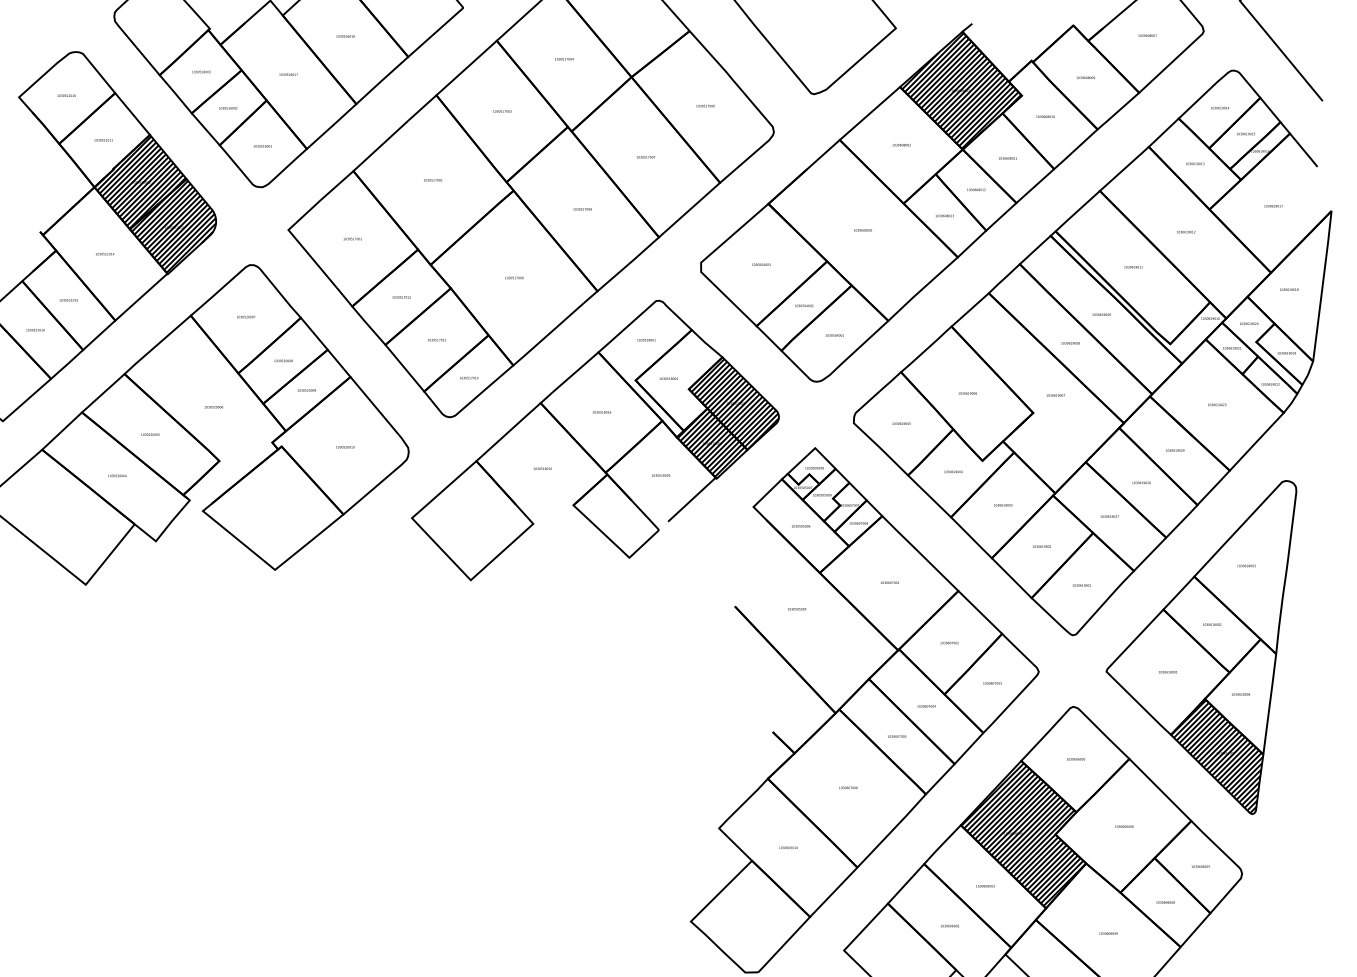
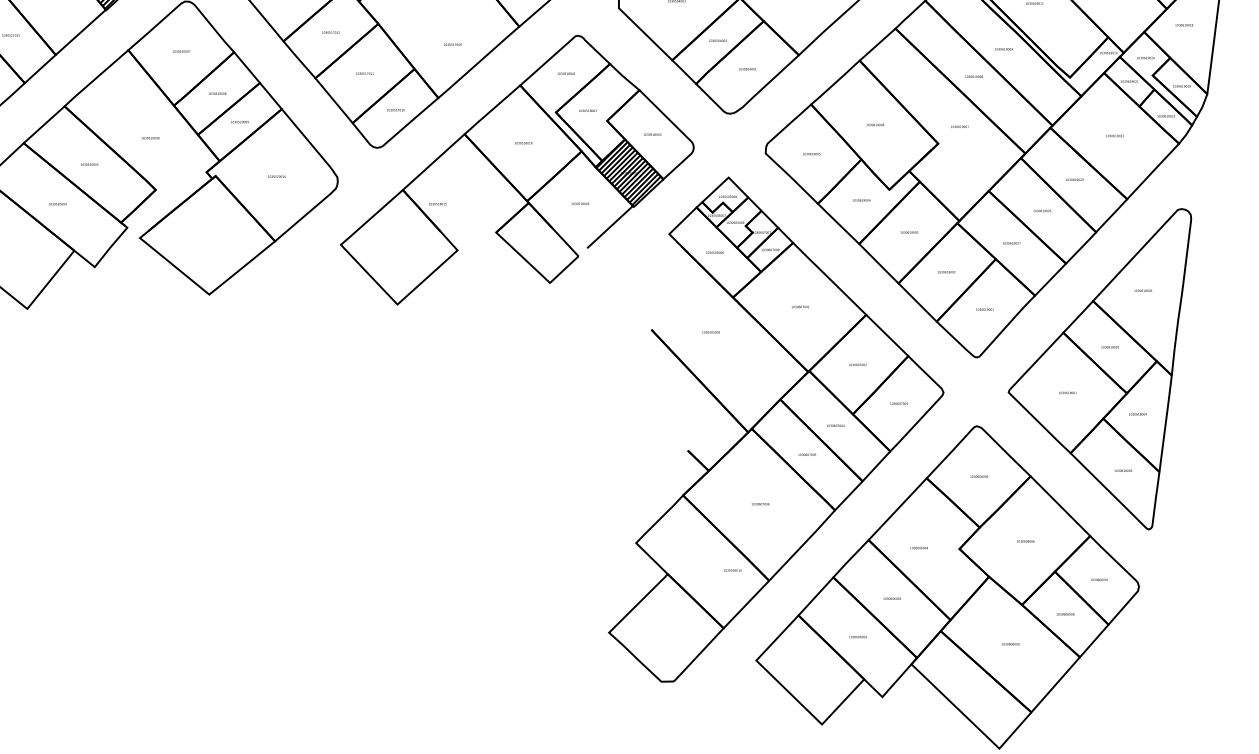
text: (514, 277) -> (452, 44), moved
hatch: (734, 404) -> (651, 135), removed
text: (542, 468) -> (437, 203), moved
hatch: (1217, 756) -> (1115, 474), removed
hatch: (1023, 834) -> (928, 548), removed
text: (788, 847) -> (732, 570), moved

